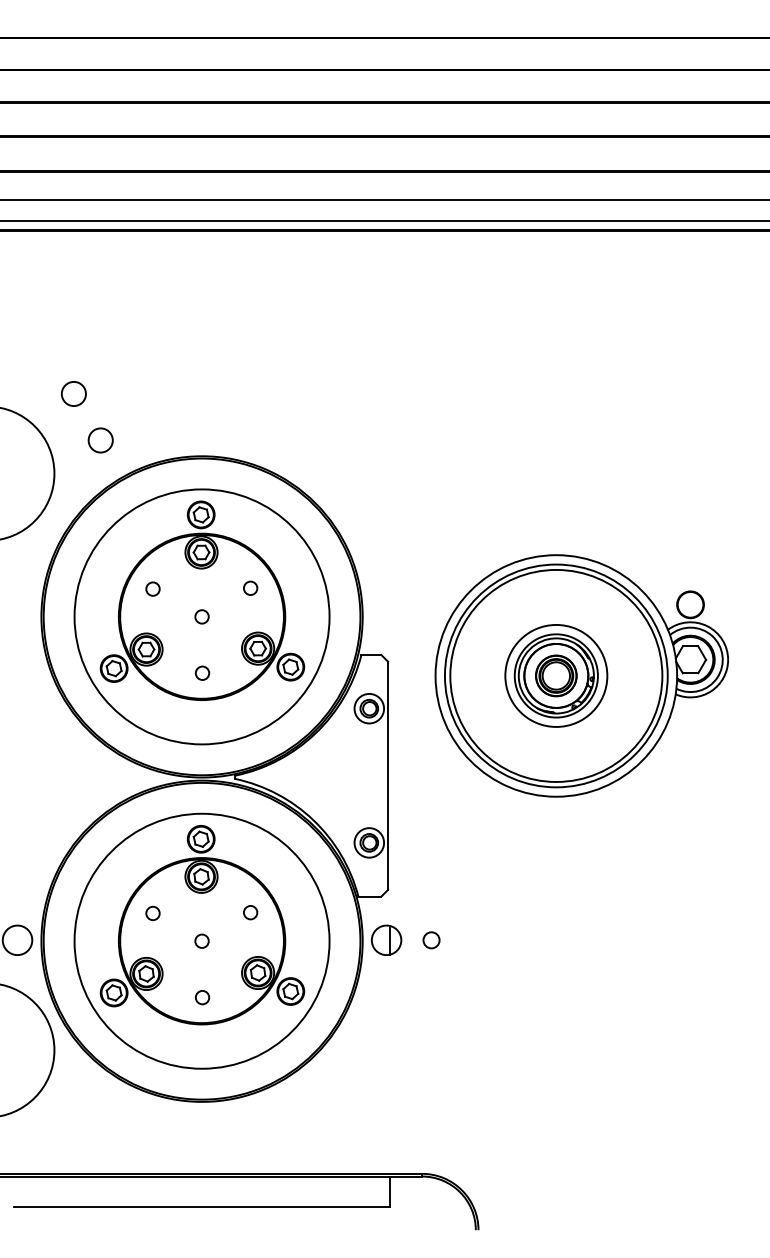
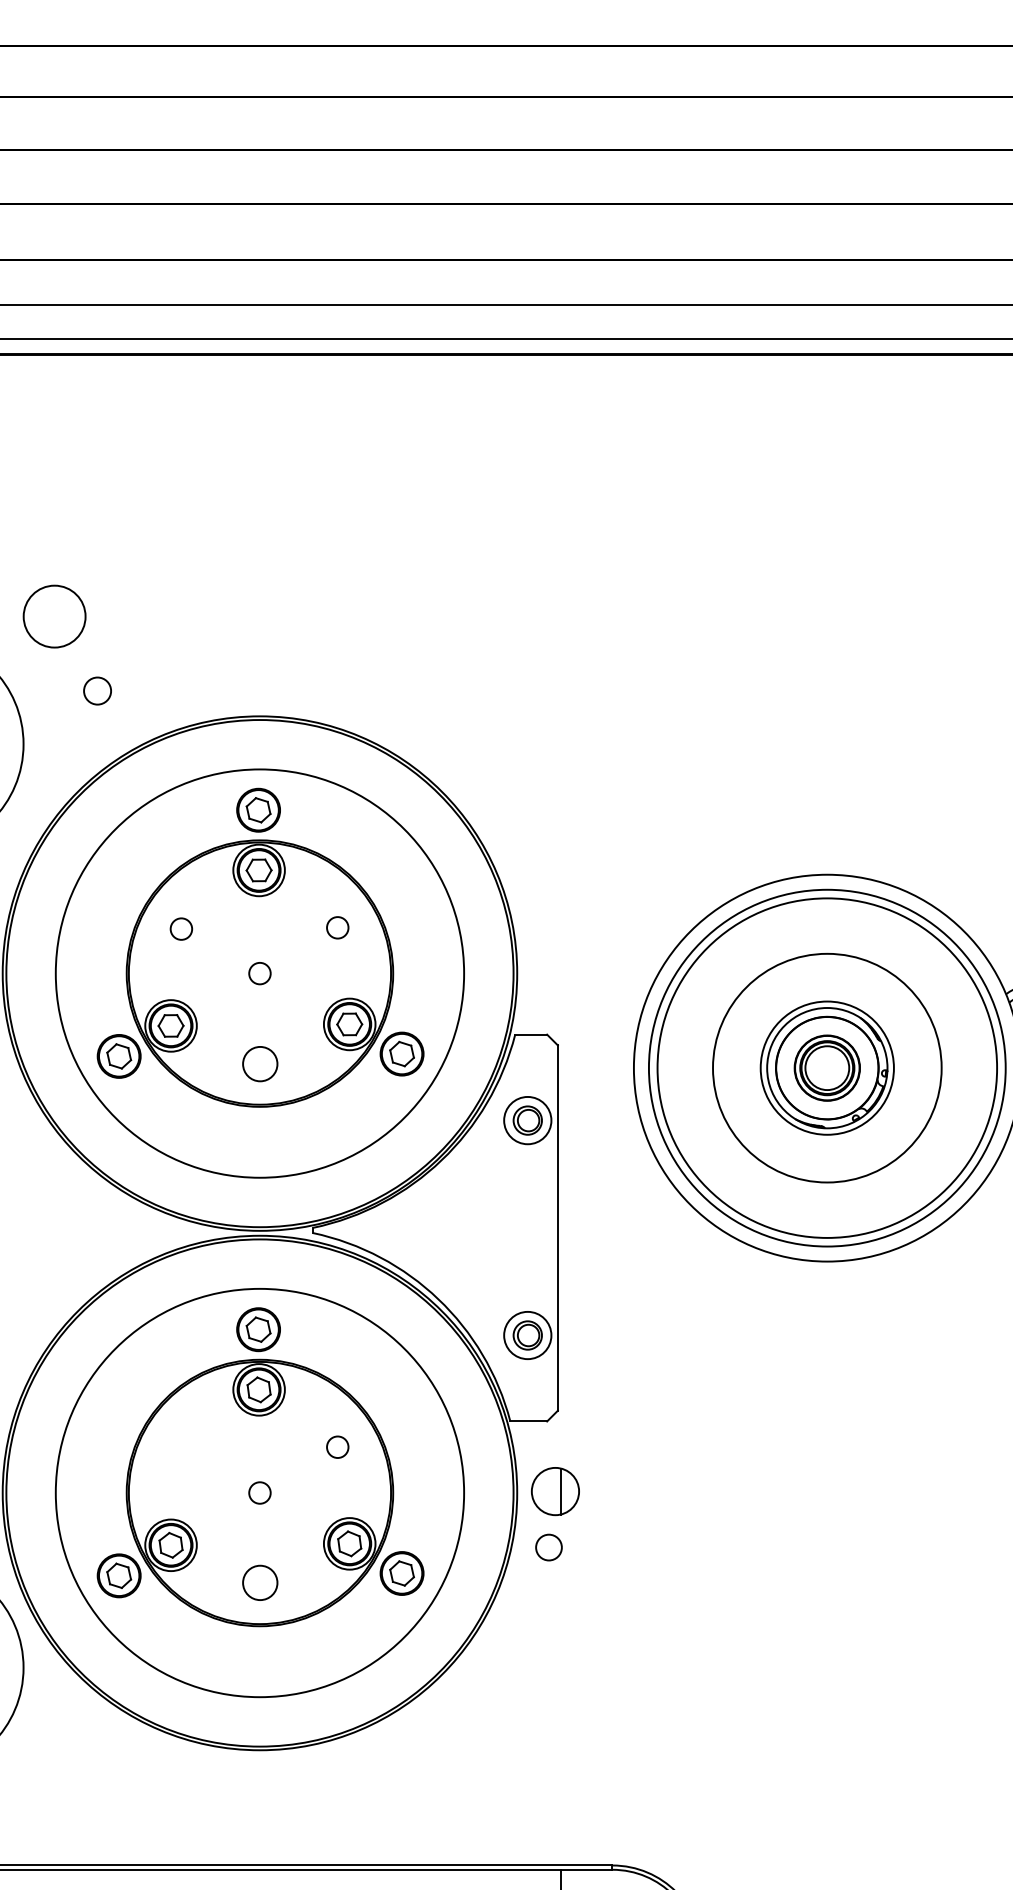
circle: (73, 393) -> (54, 615), size x1.6
circle: (100, 440) -> (97, 691), size x0.7
circle: (202, 672) -> (260, 1062), size x1.6
circle: (556, 675) -> (827, 1067), size x1.4
circle: (152, 913) -> (180, 1448), removed
circle: (431, 940) -> (548, 1547), moved
circle: (202, 997) -> (260, 1583), size x1.6

